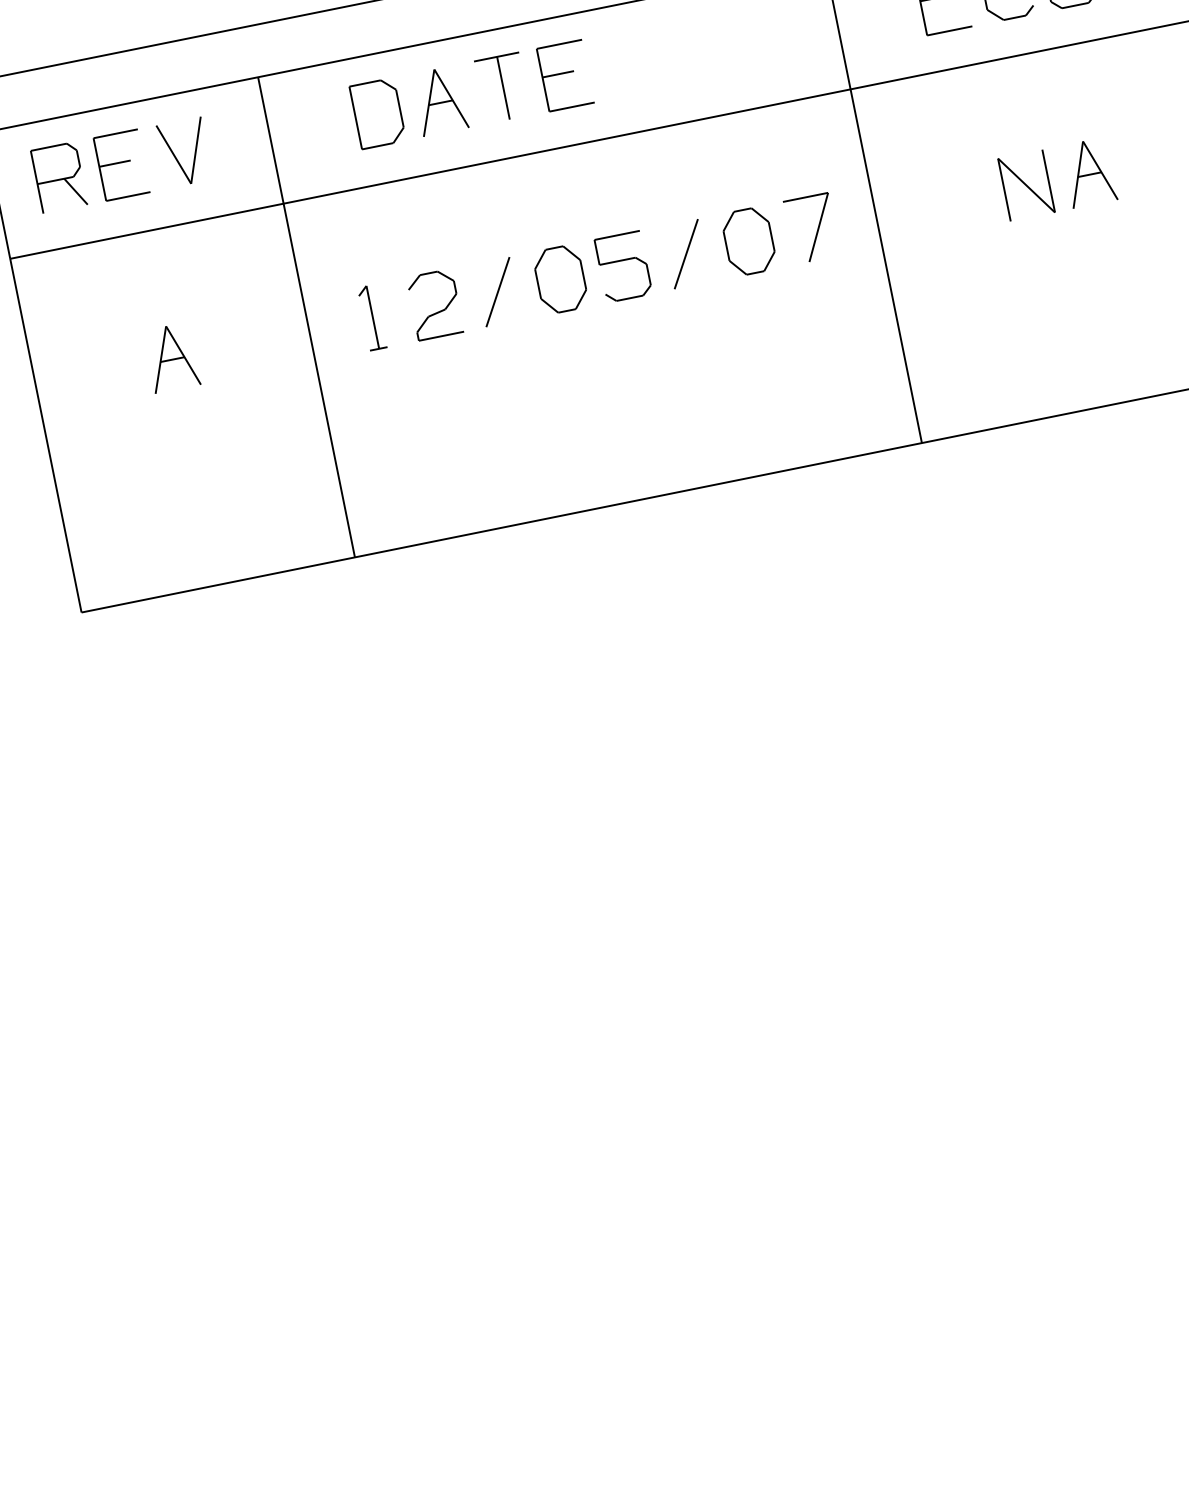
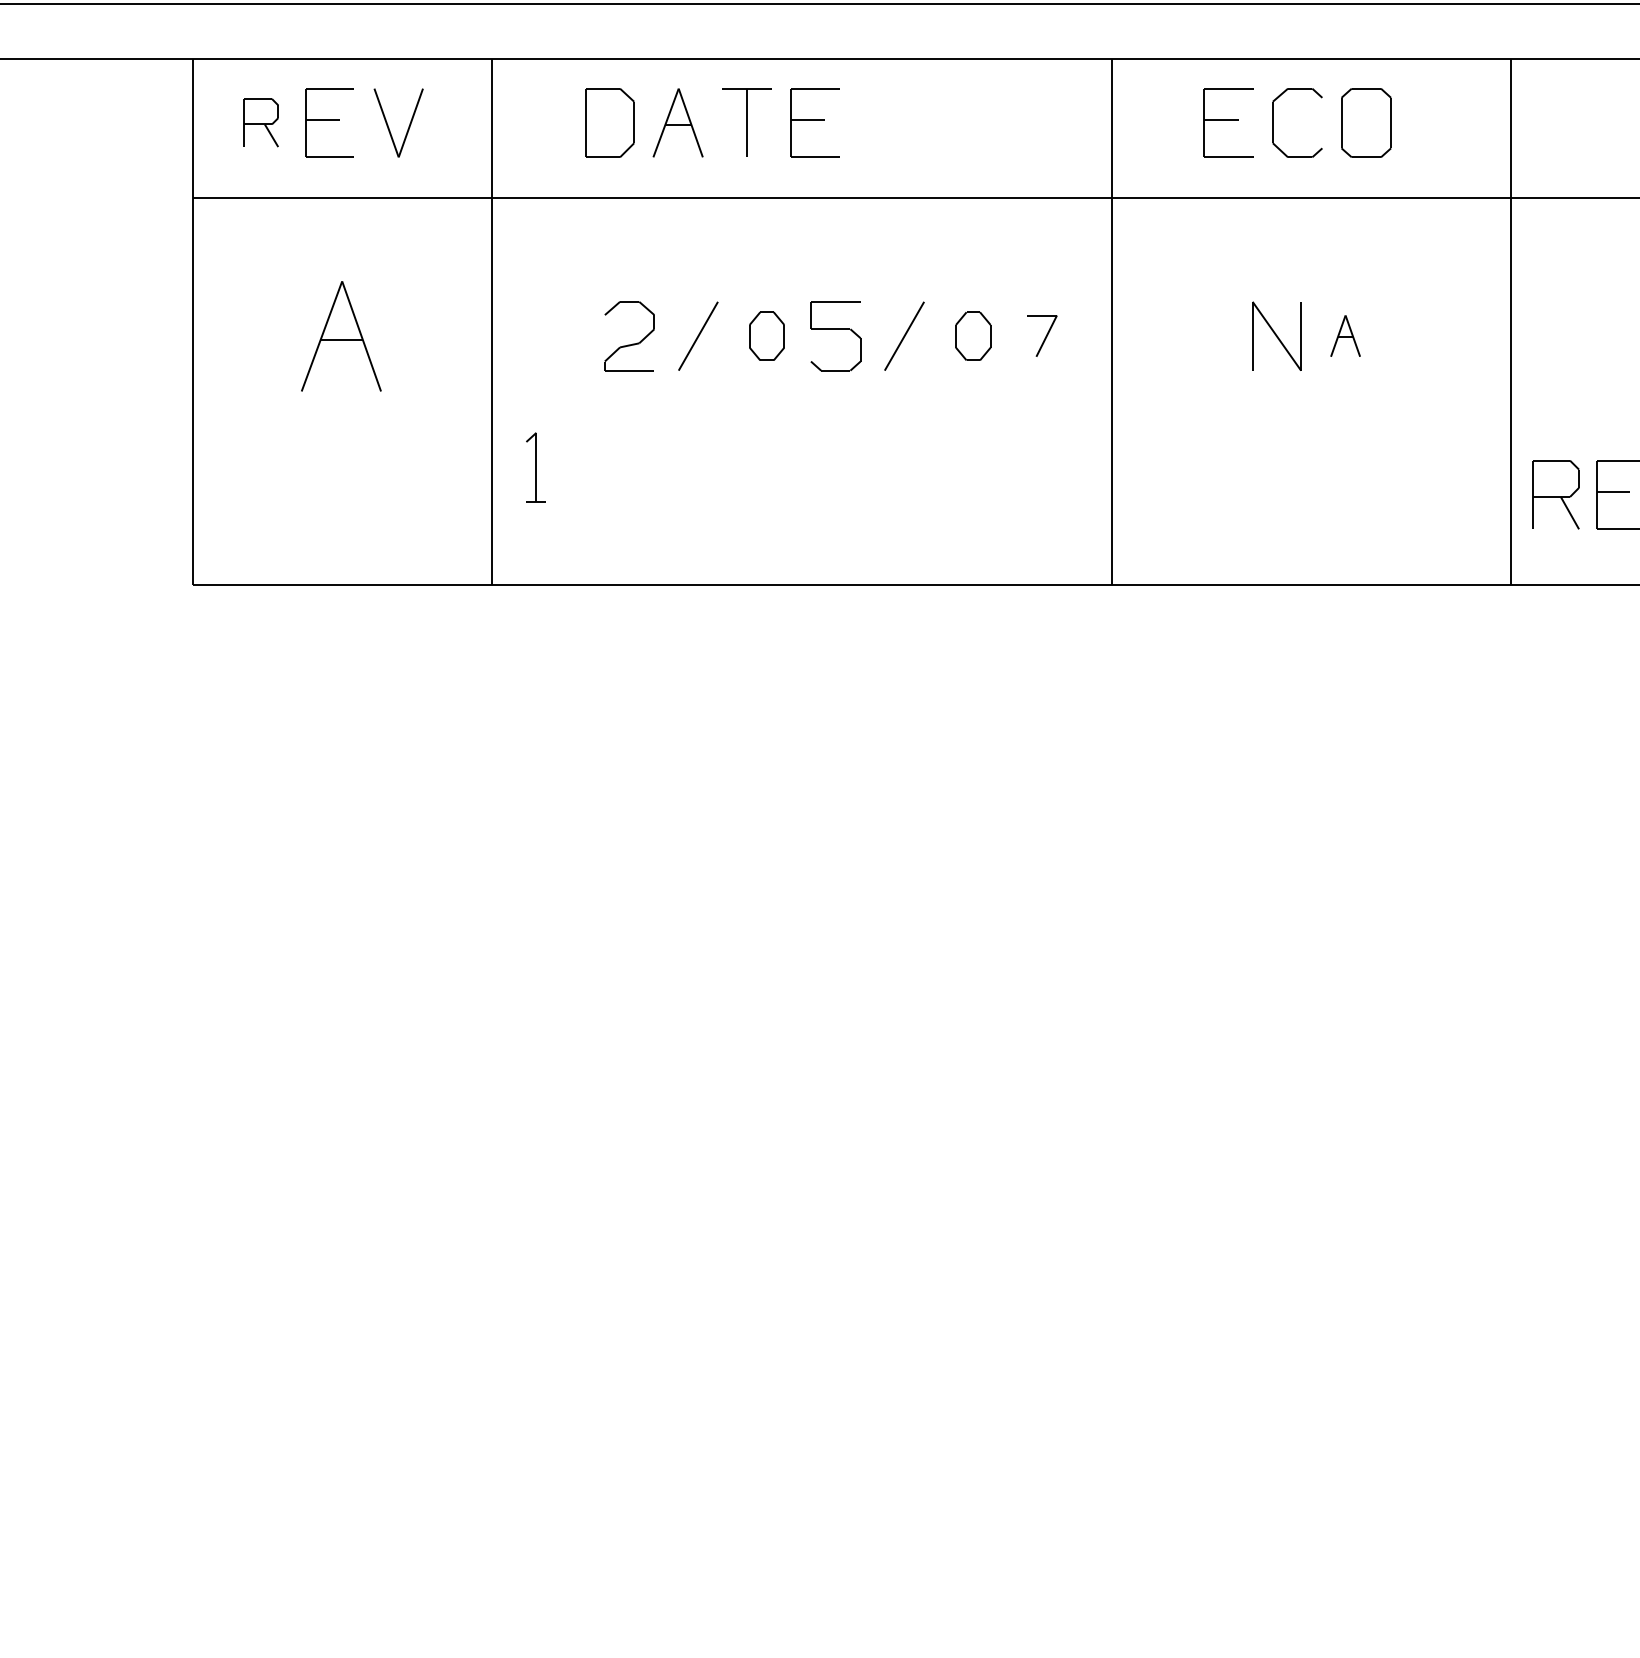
part: (1089, 172) -> (1345, 335), size x0.6
part: (59, 177) -> (261, 122), size x0.7
part: (812, 228) -> (1042, 335), size x0.6
part: (749, 241) -> (973, 336), size x0.7
part: (560, 279) -> (766, 336), size x0.7
part: (372, 317) -> (535, 467), moved
part: (171, 357) -> (341, 335), size x1.6

